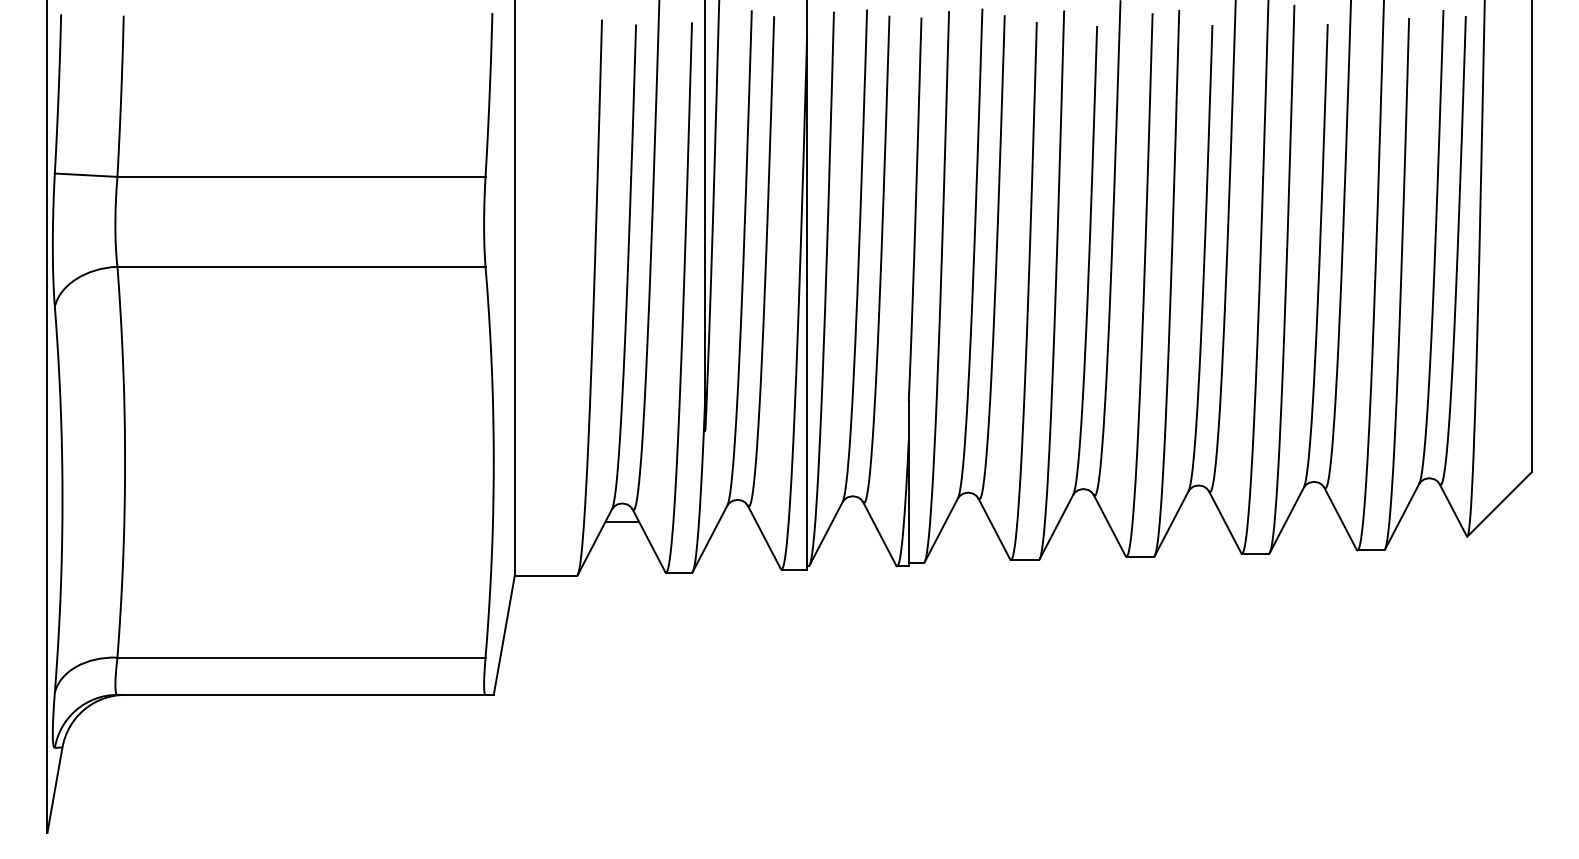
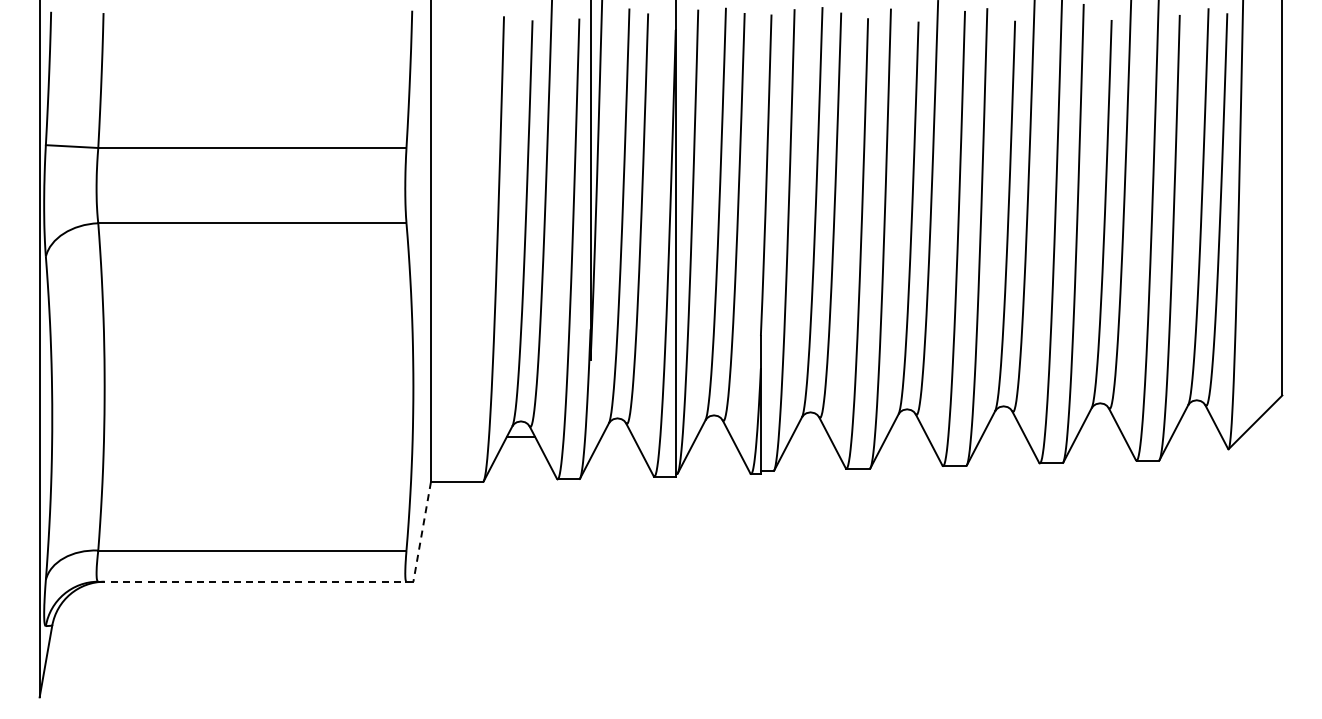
line: (504, 634) -> (422, 531), solid -> dashed
line: (301, 694) -> (252, 581), solid -> dashed

